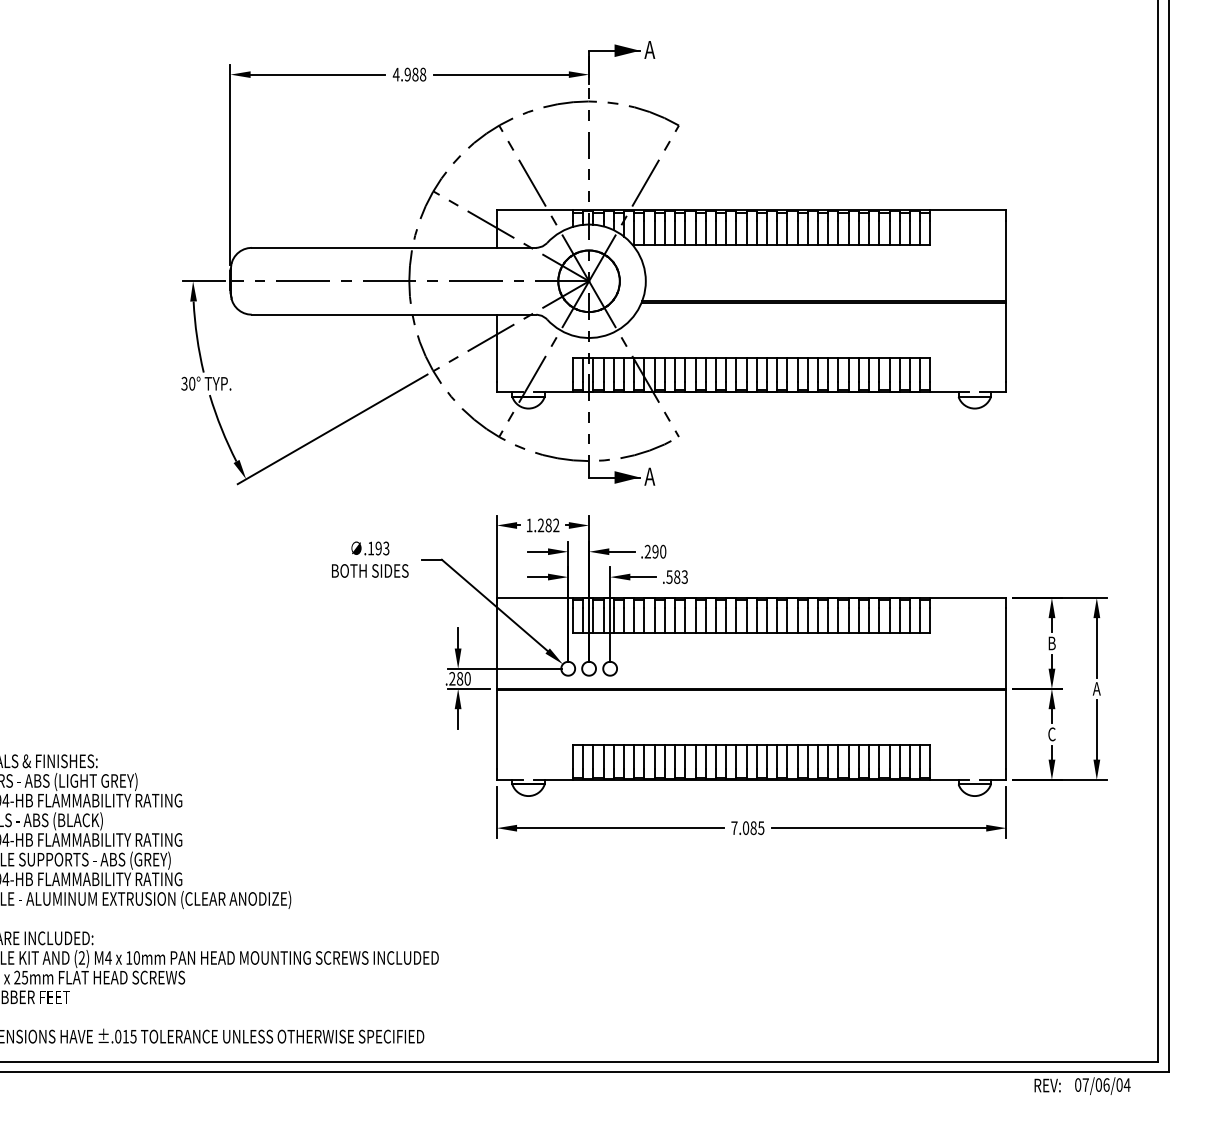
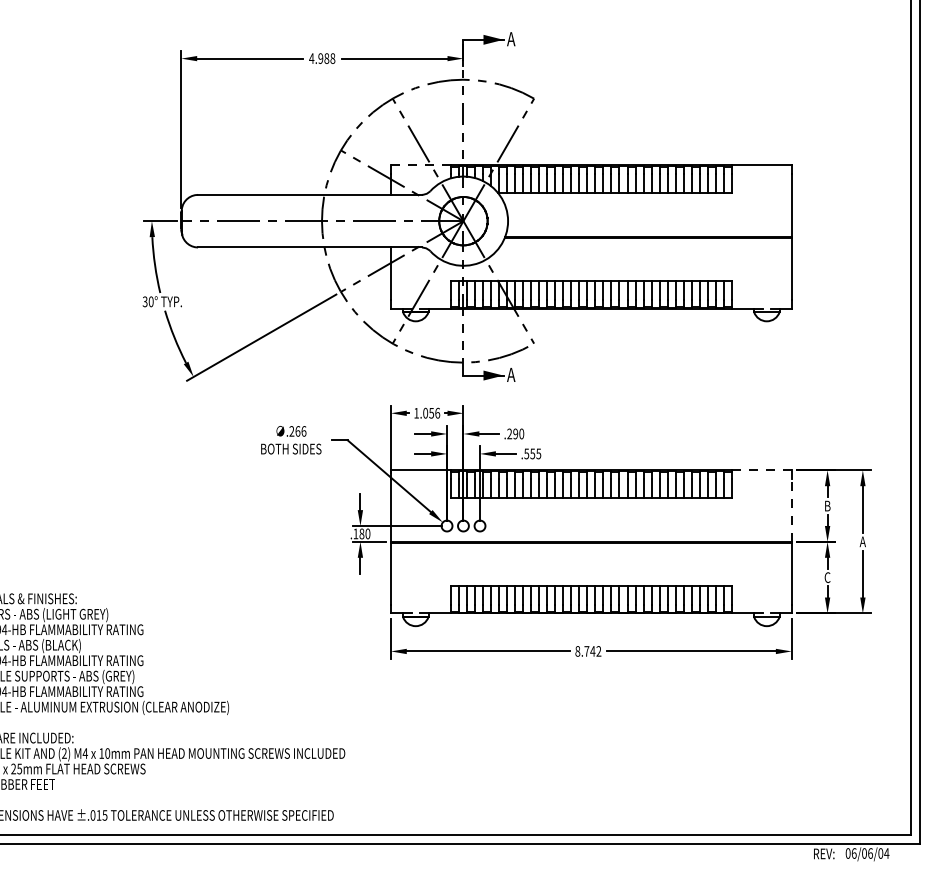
line: (534, 210) -> (420, 165), solid -> dashed
text: (548, 525) -> (431, 413), 1.282 -> 1.056
text: (378, 548) -> (297, 431), .193 -> .266
text: (680, 576) -> (535, 453), .583 -> .555
line: (967, 597) -> (761, 469), solid -> dashed
line: (1006, 648) -> (791, 510), solid -> dashed
text: (452, 678) -> (355, 533), .280 -> .180
text: (747, 828) -> (588, 651), 7.085 -> 8.742
text: (1085, 1084) -> (853, 853), 07/06/04 -> 06/06/04

